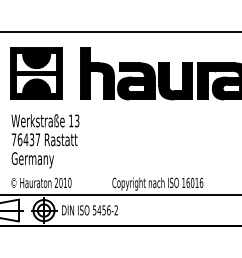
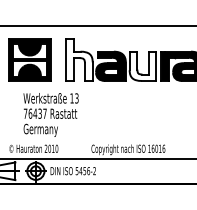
fill: (96, 73) -> (78, 59), removed
fill: (175, 80) -> (142, 65), removed
text: (44, 140) -> (50, 114), moved

